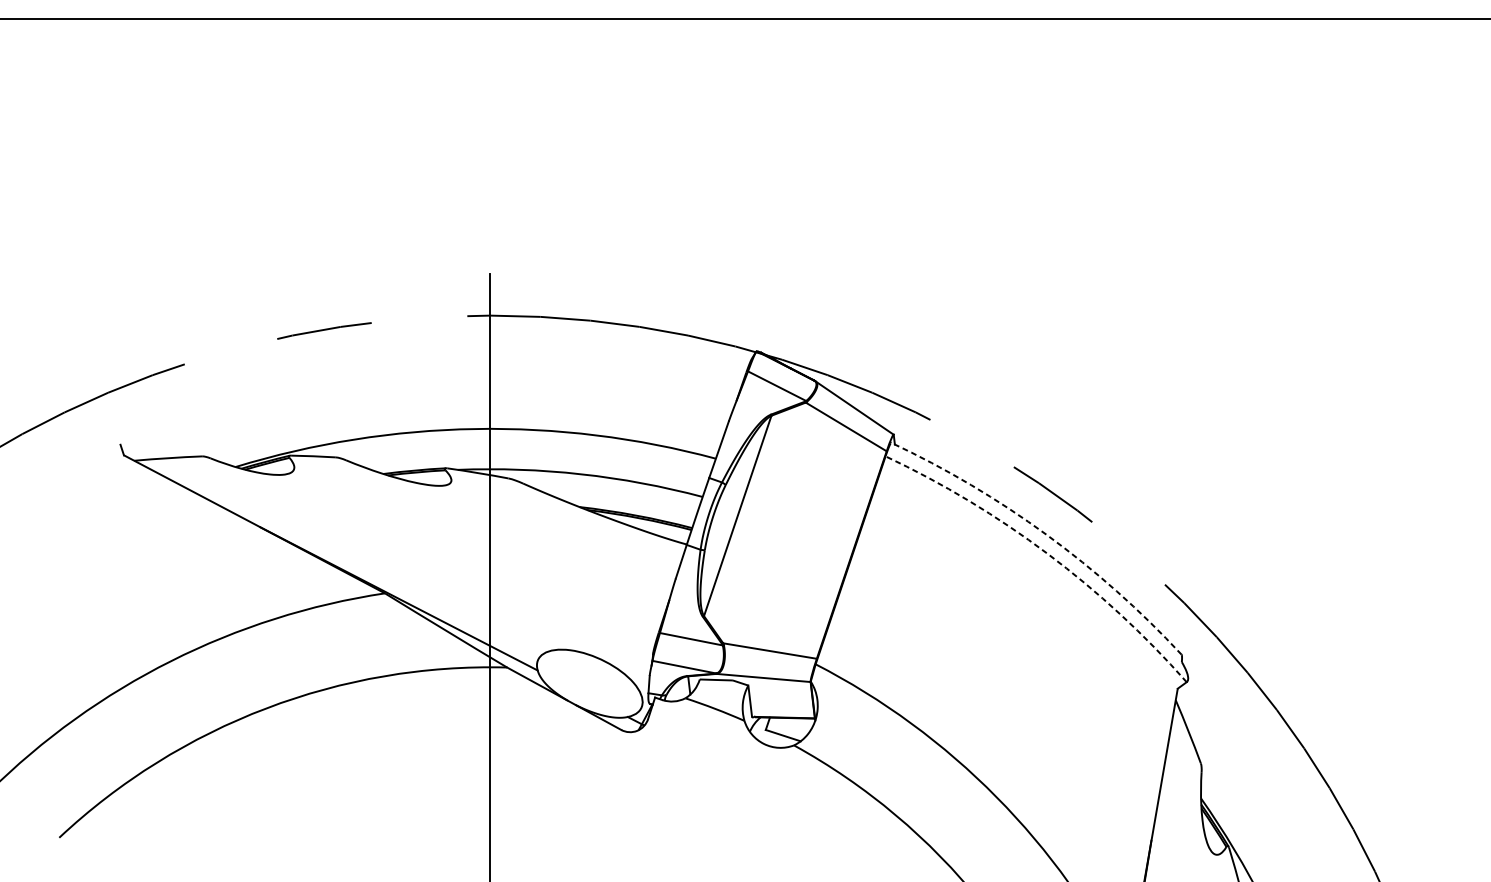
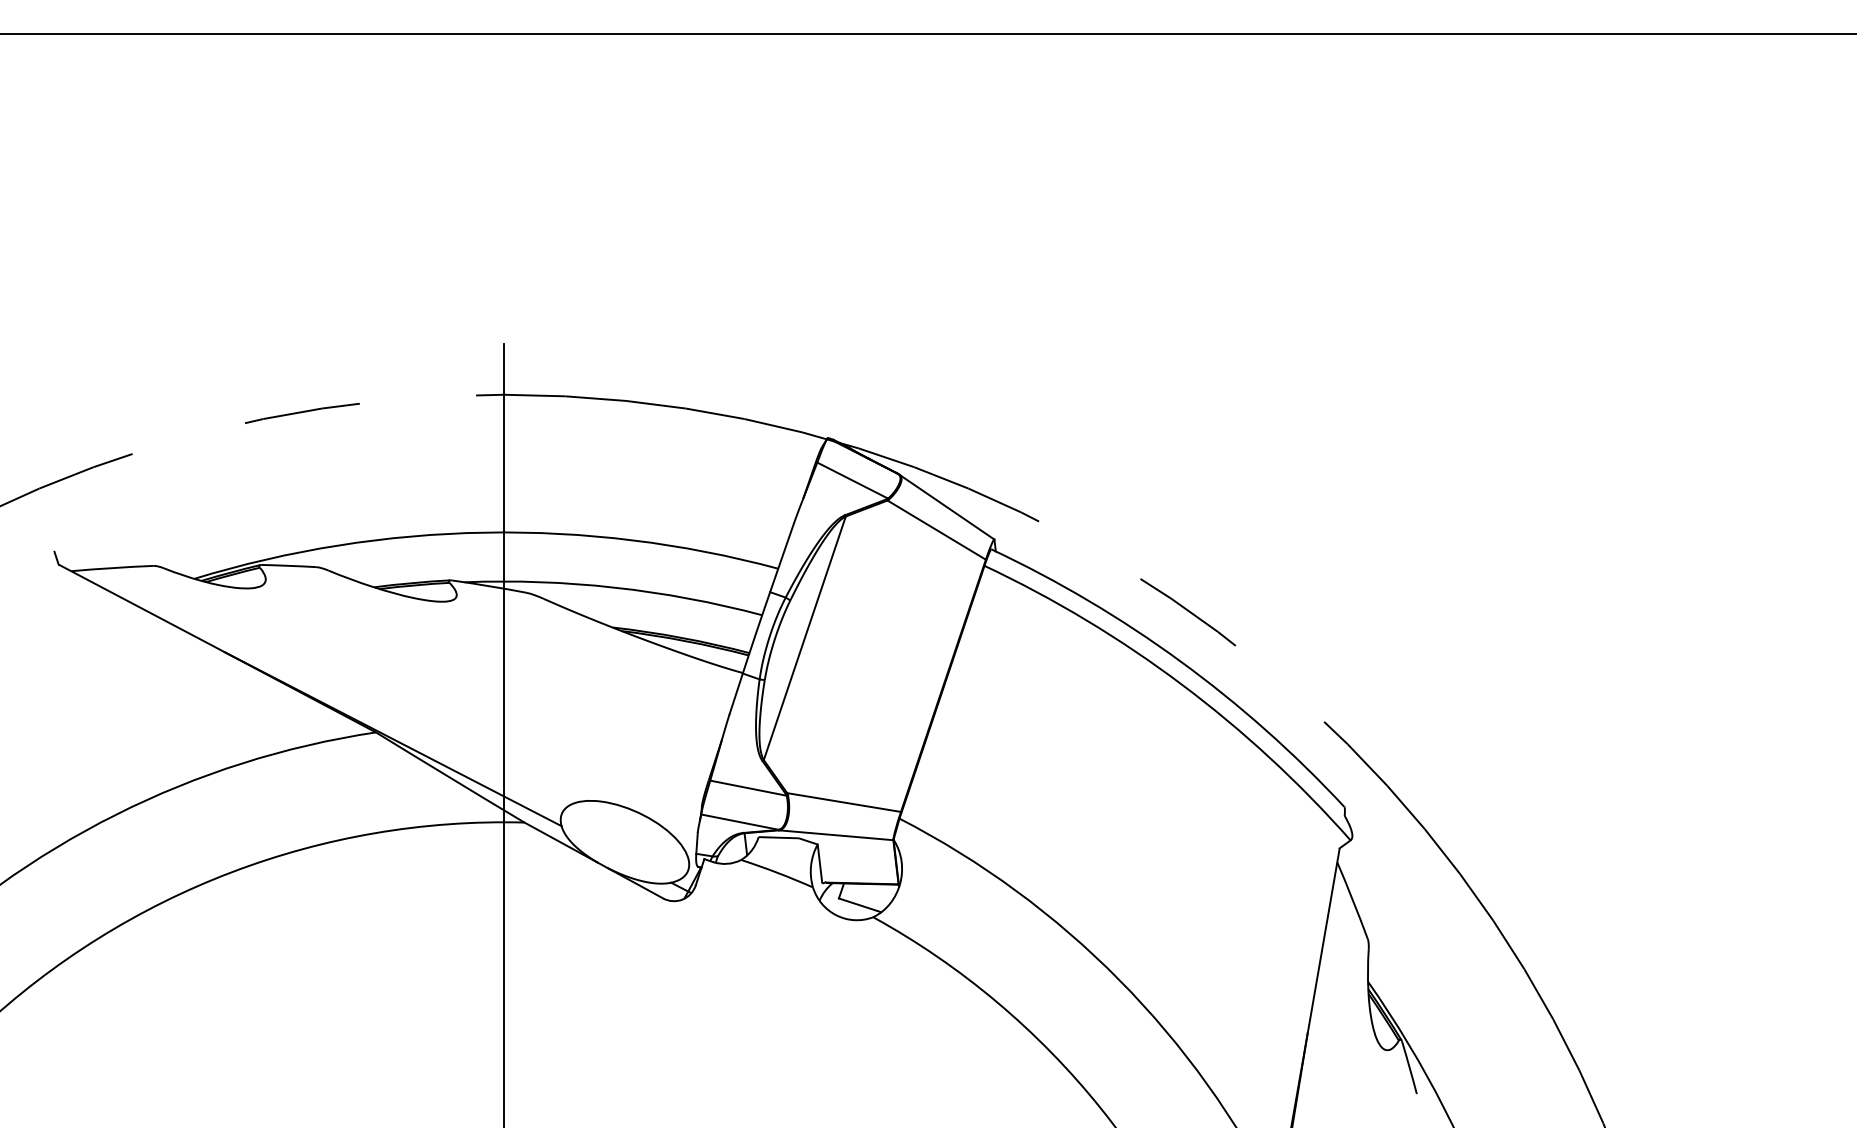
arc: (1046, 535) -> (1180, 661), dashed -> solid
arc: (1047, 553) -> (1181, 684), dashed -> solid

